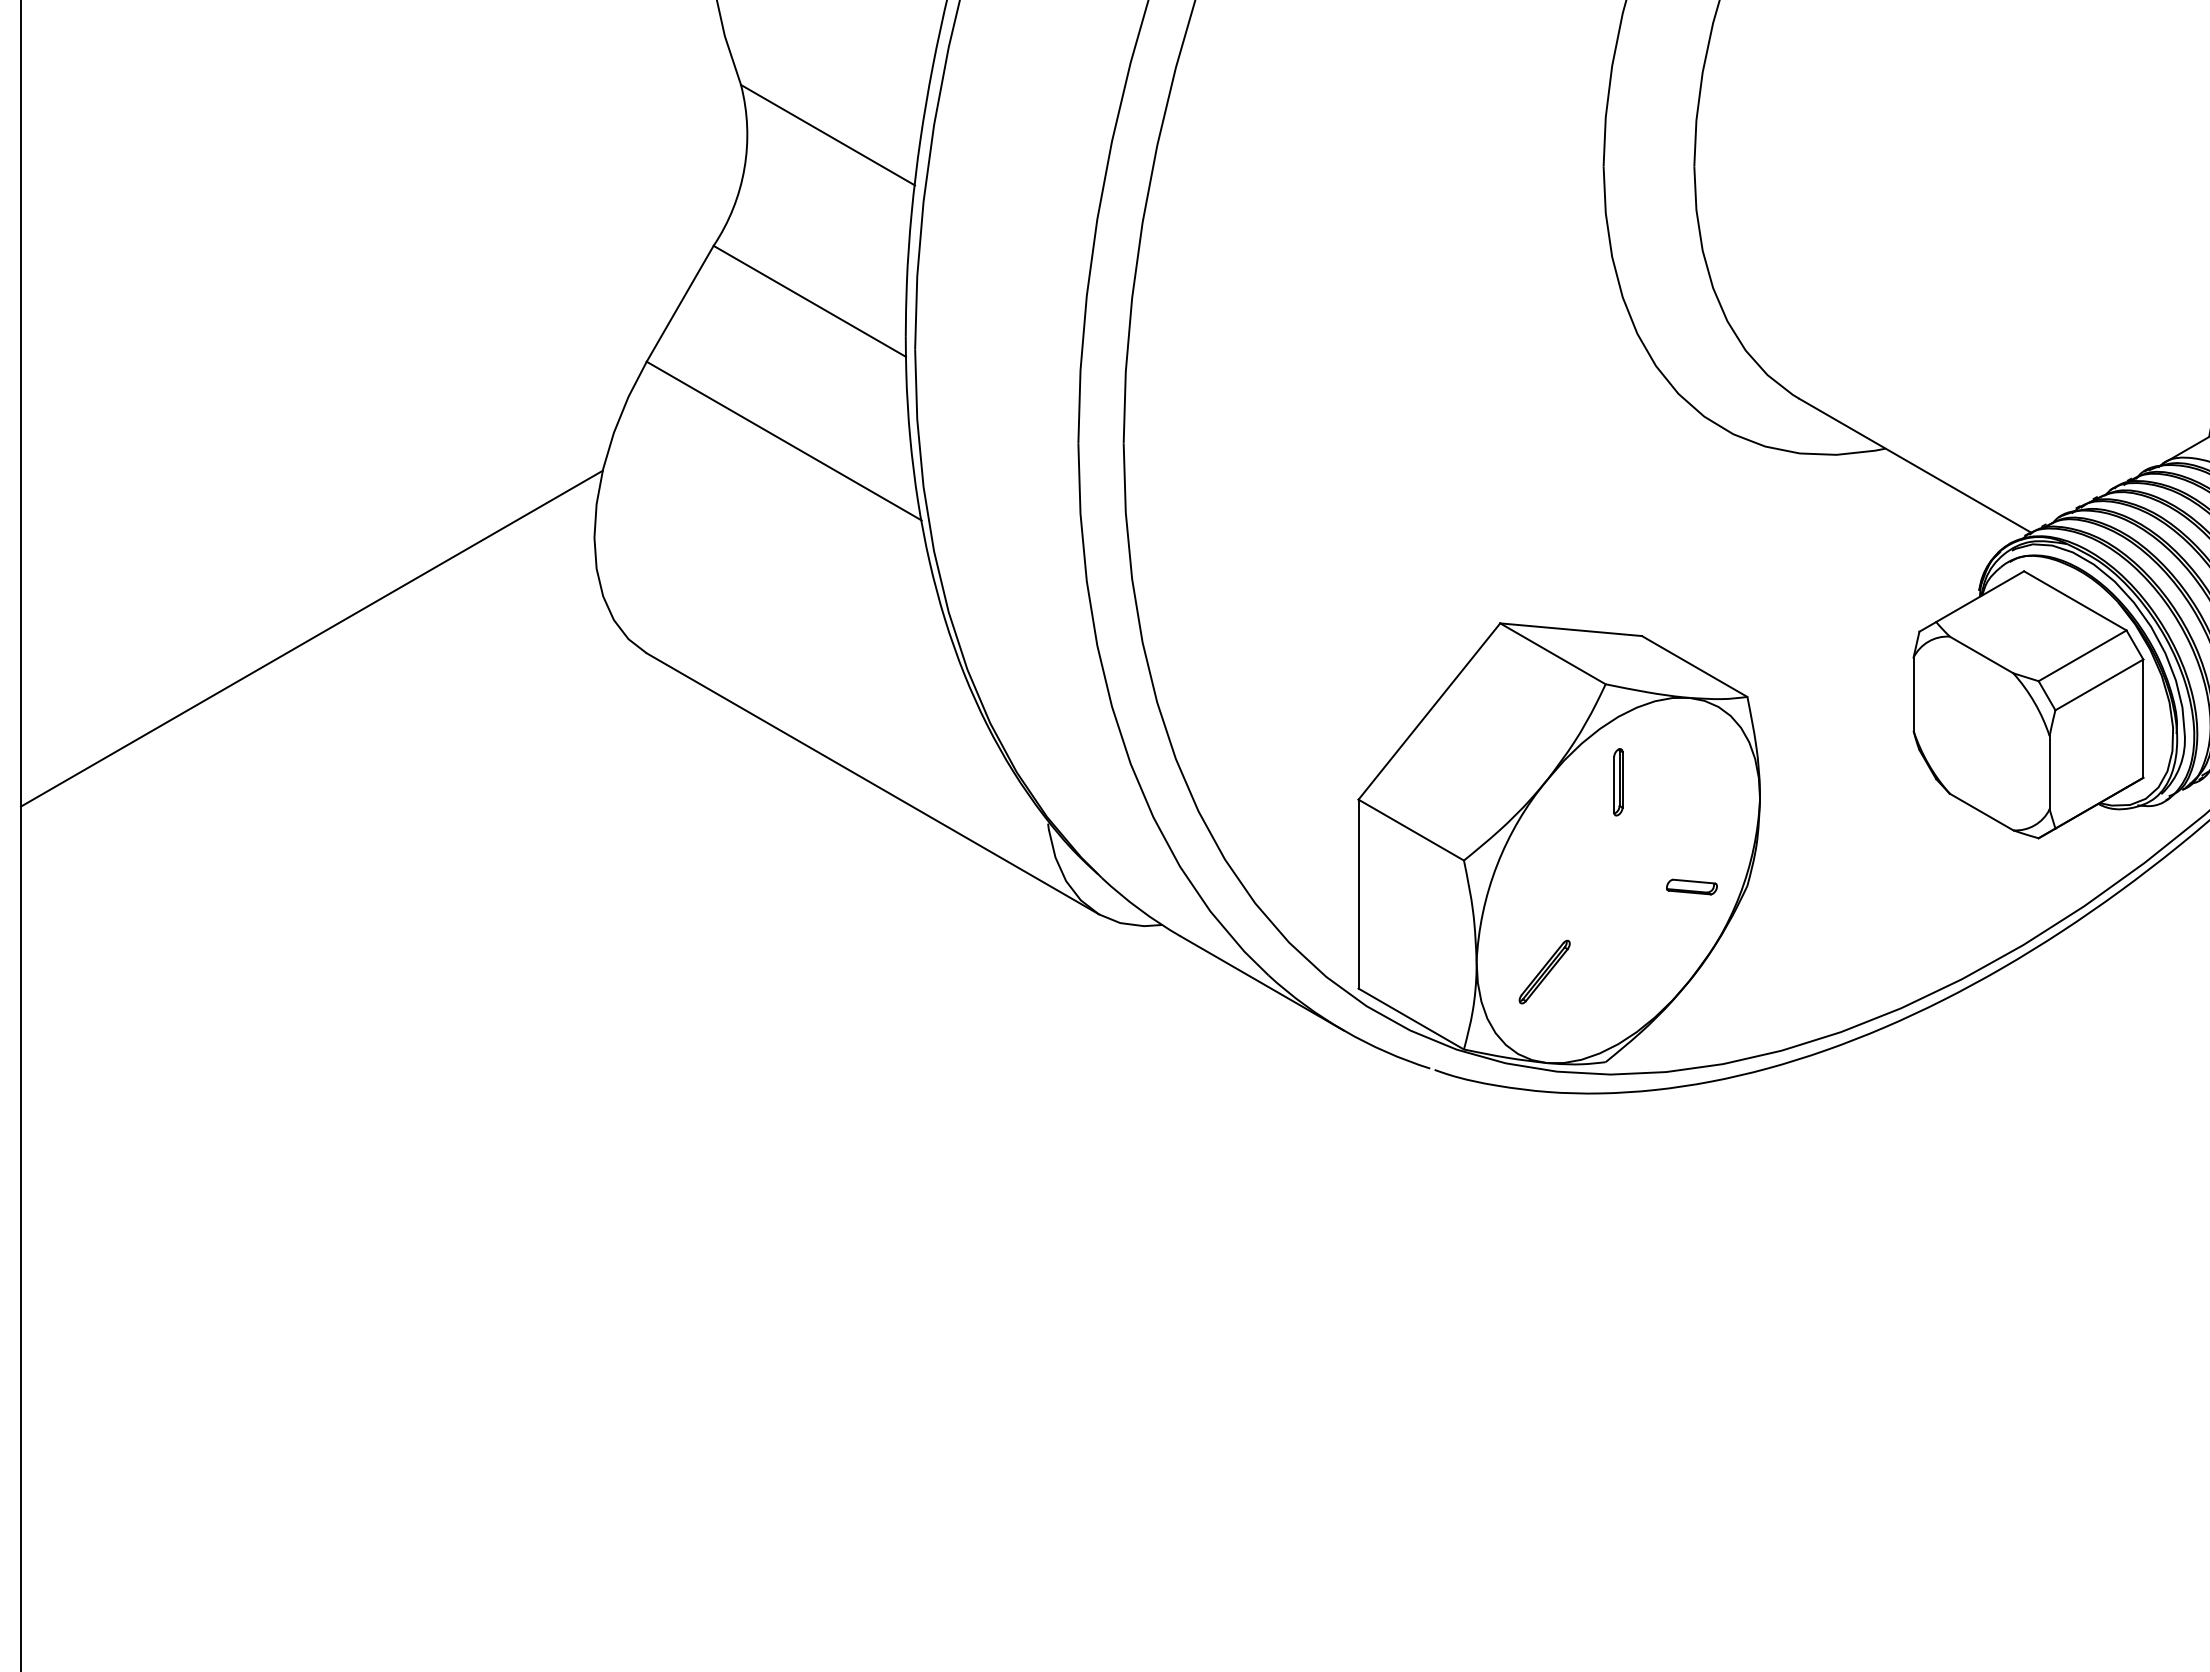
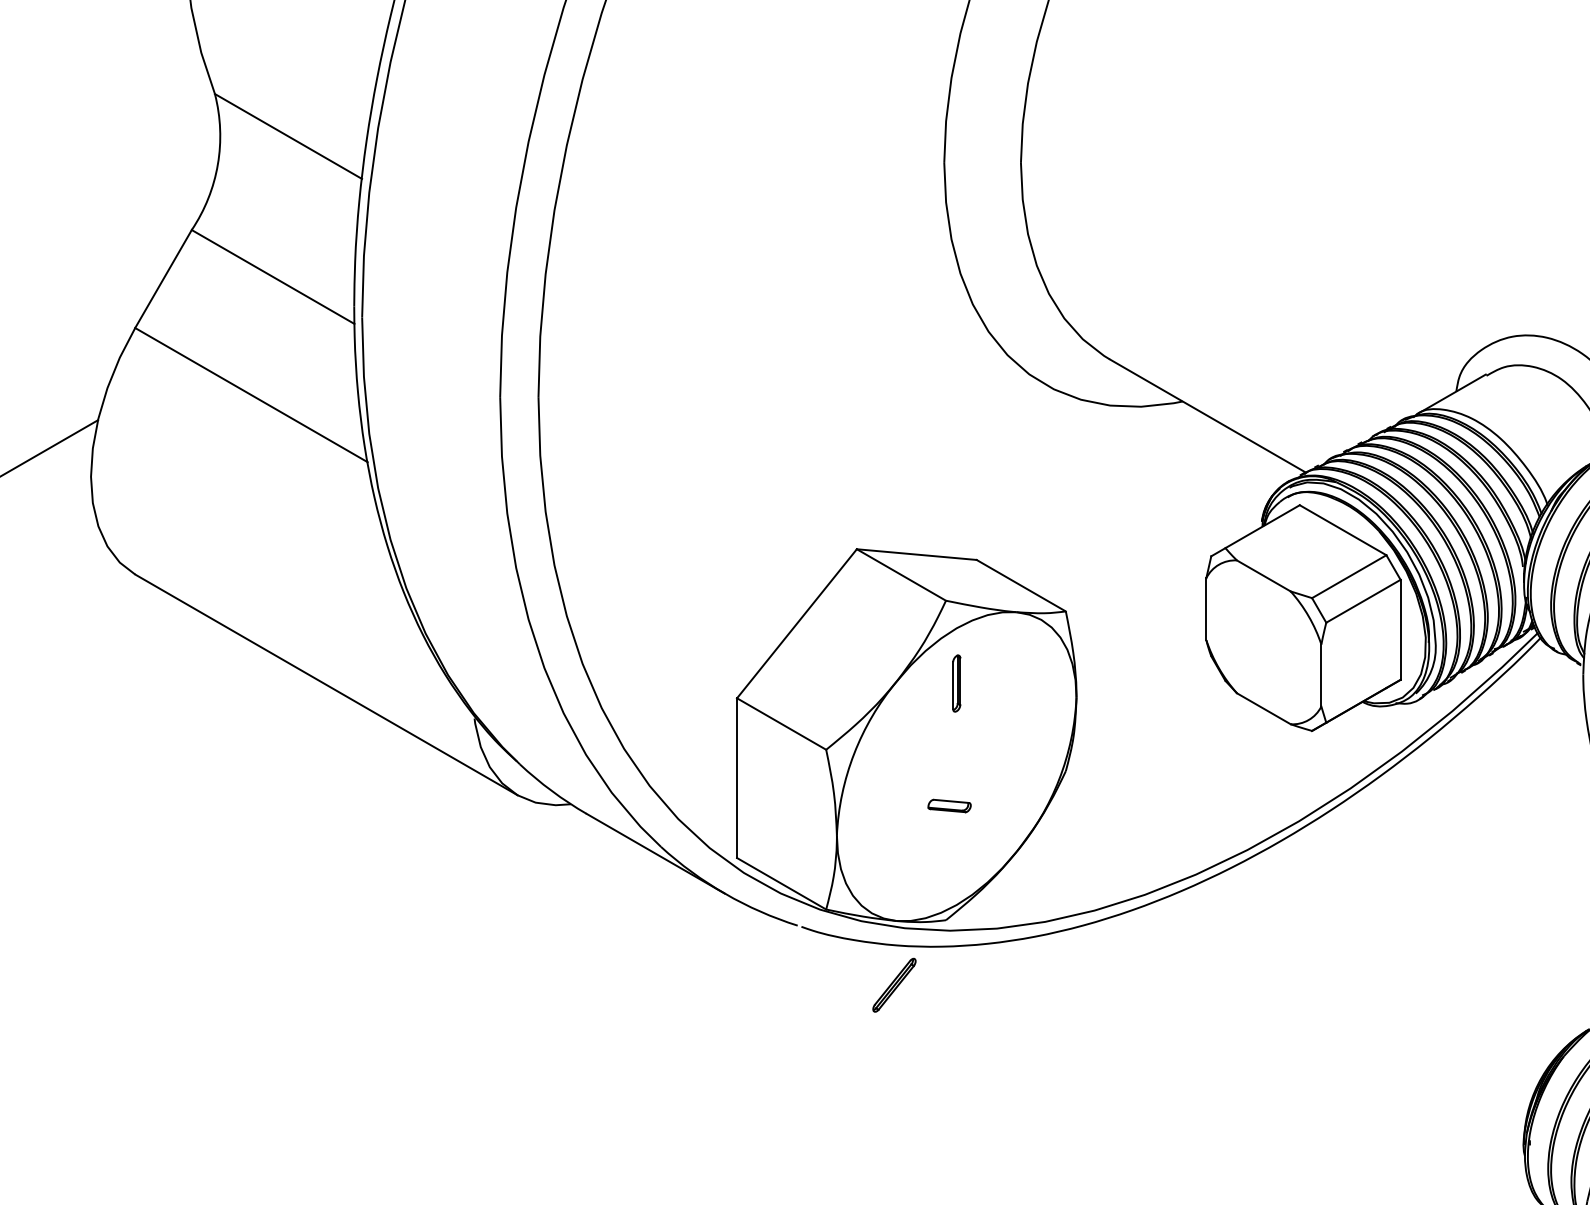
part: (1691, 886) -> (949, 805), moved
part: (1544, 971) -> (894, 984), moved

